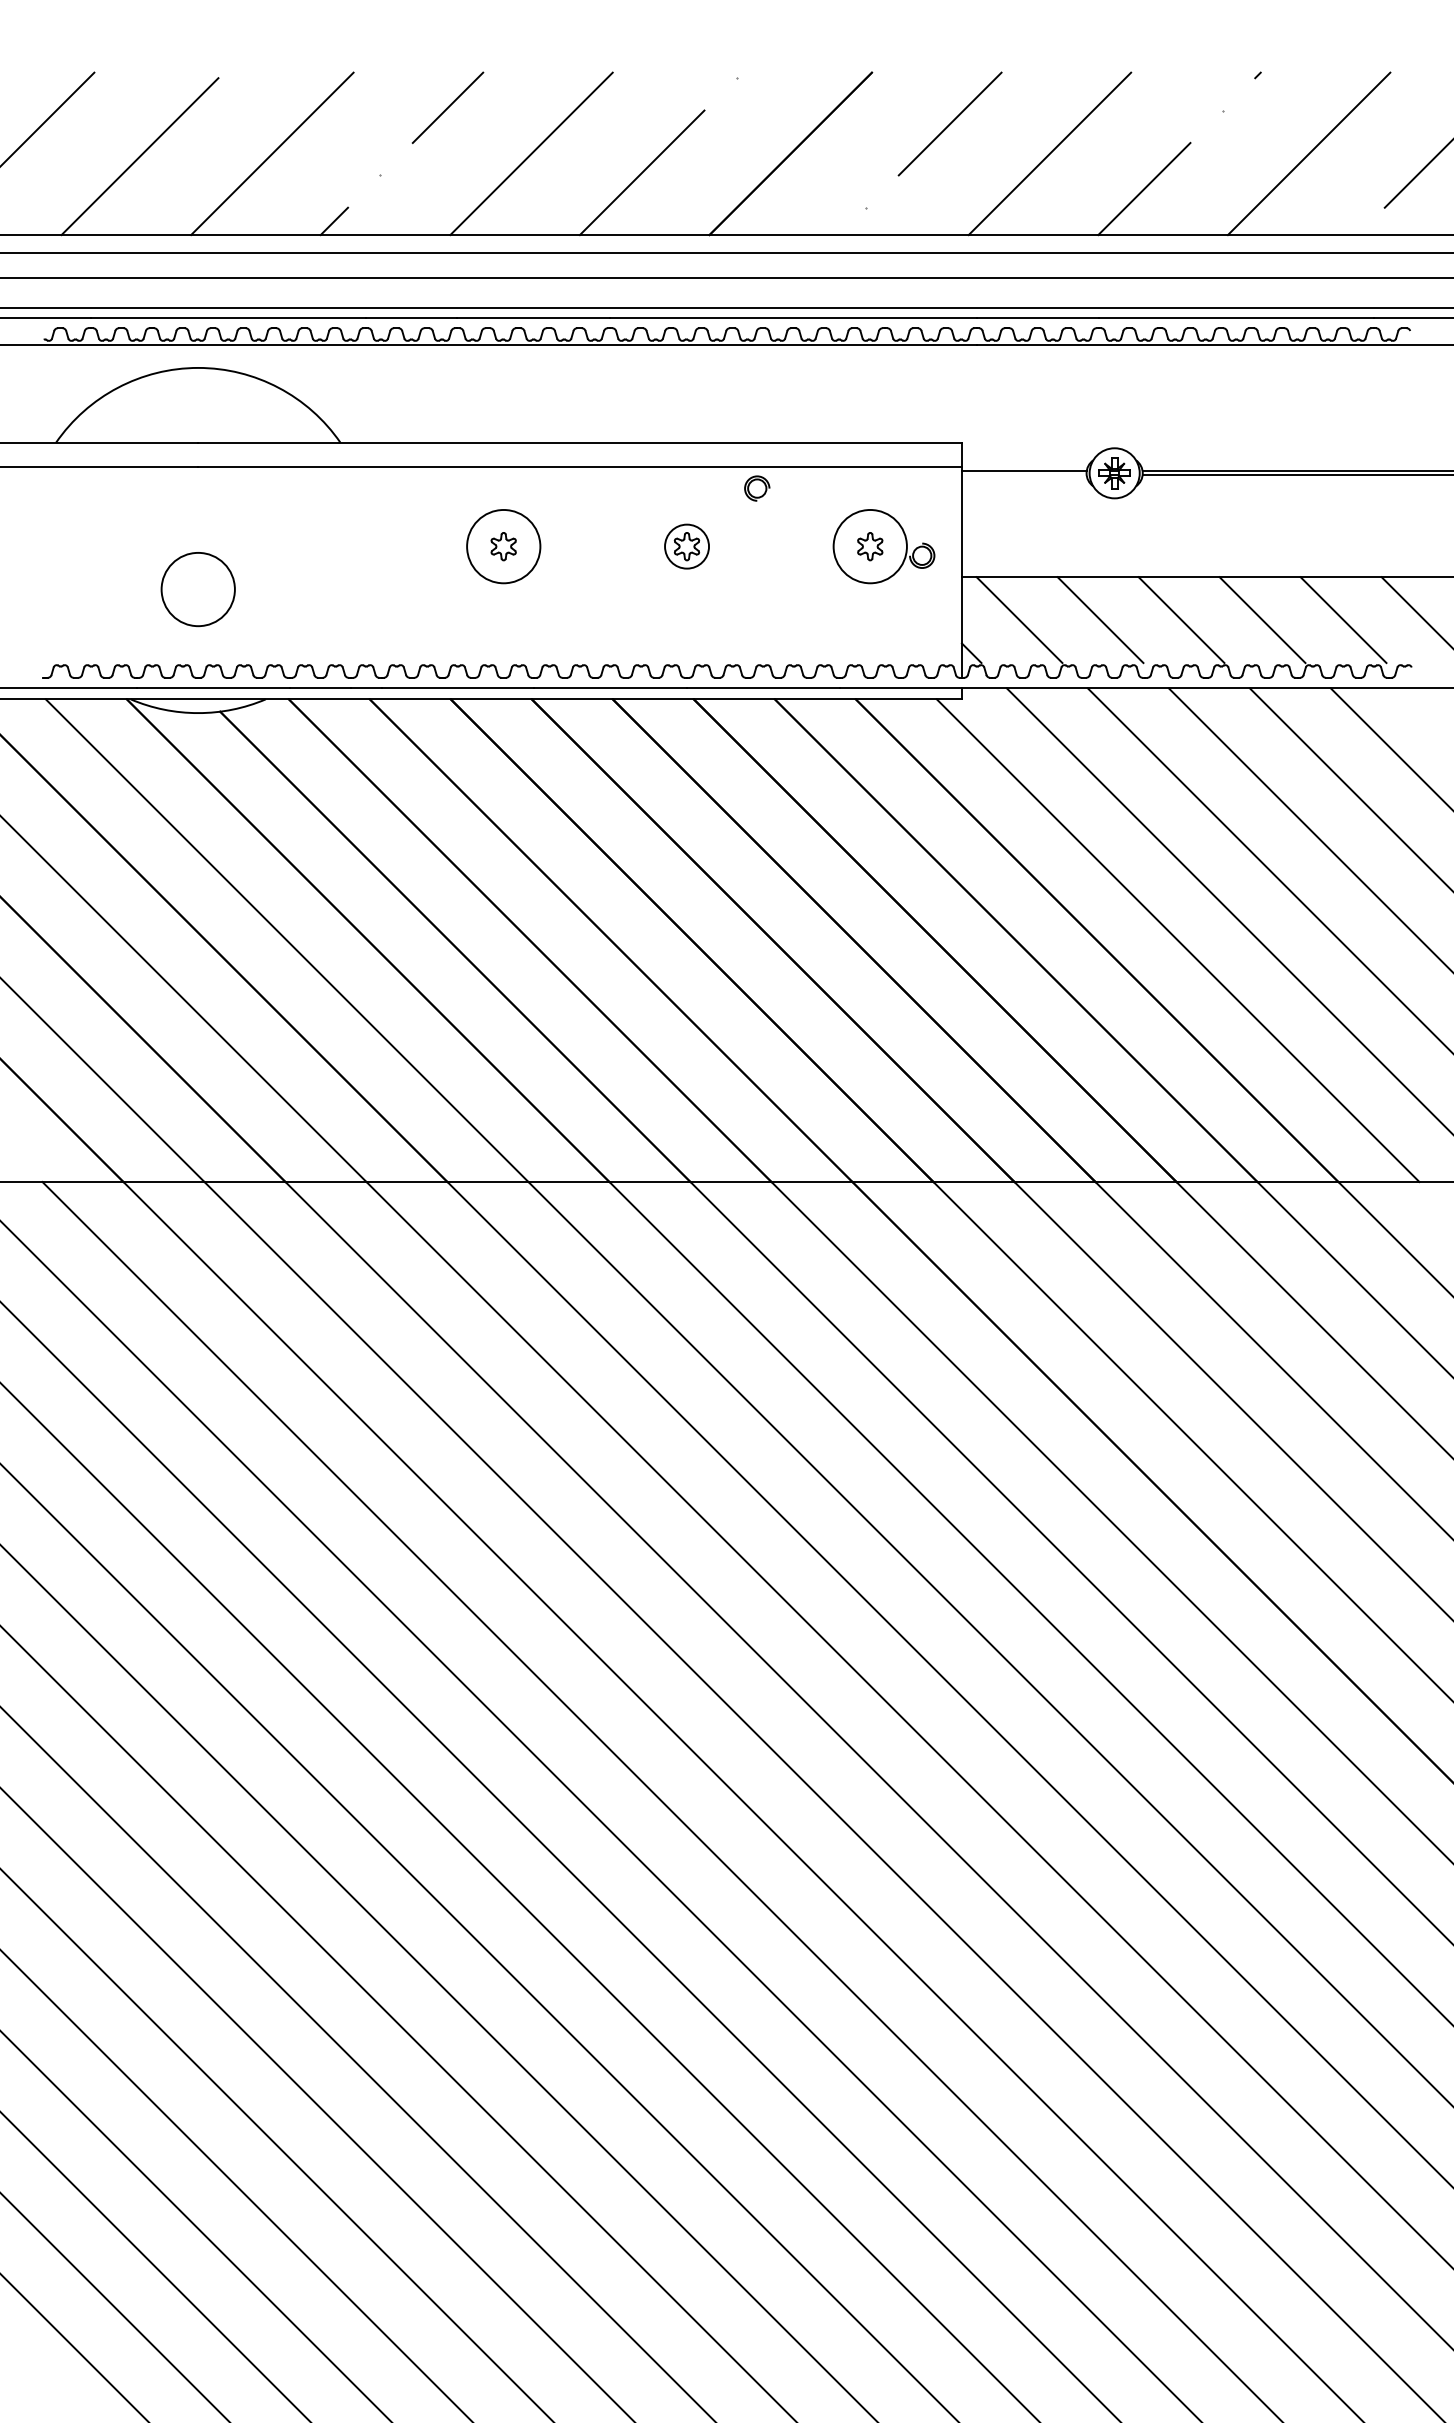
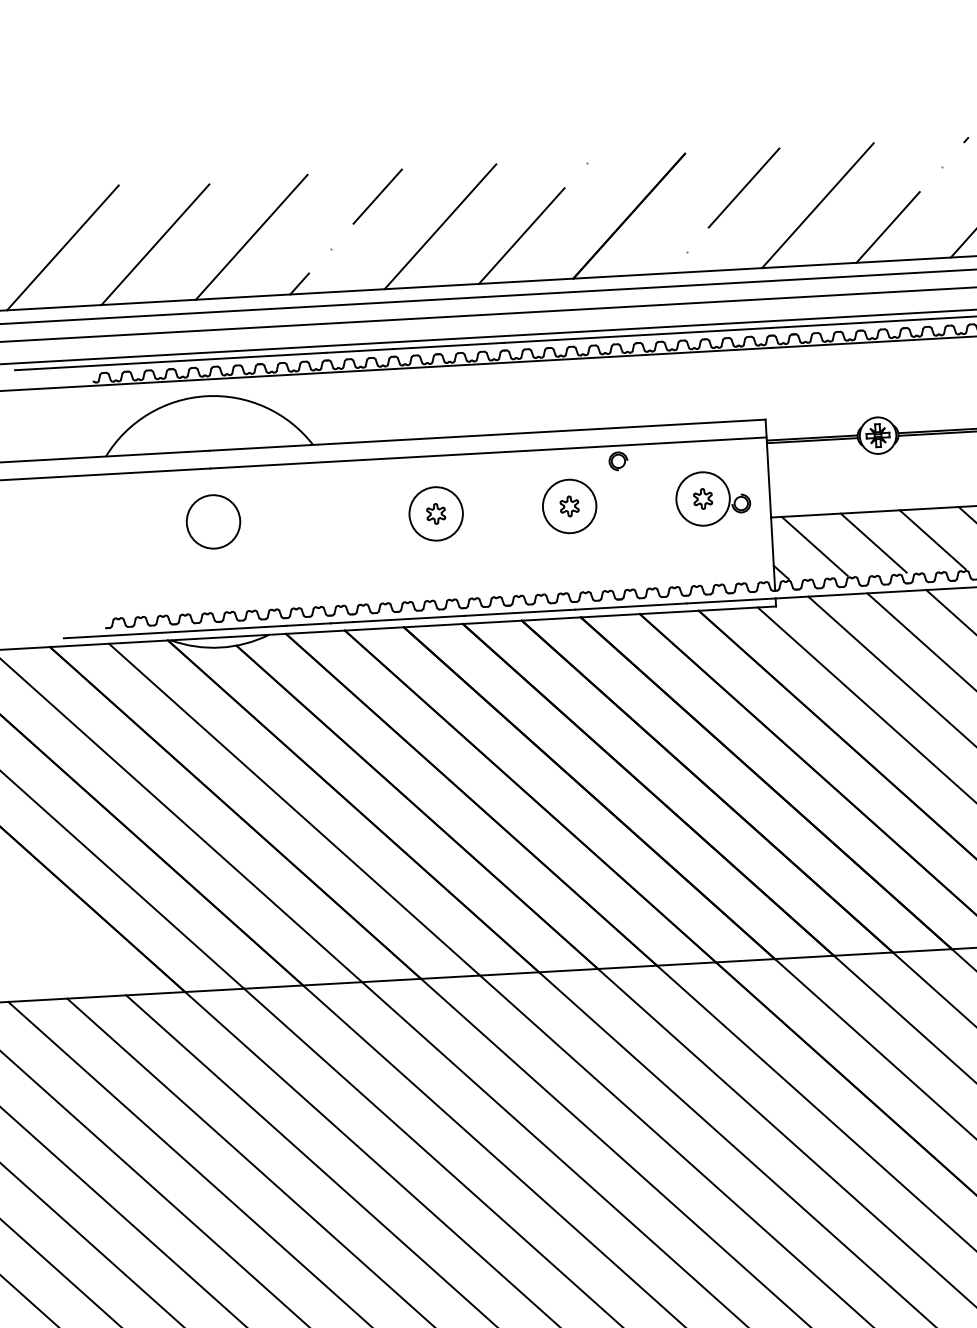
line: (1024, 475) -> (812, 440), added
circle: (686, 546) -> (569, 506), size x1.67
circle: (197, 589) -> (212, 521), moved

